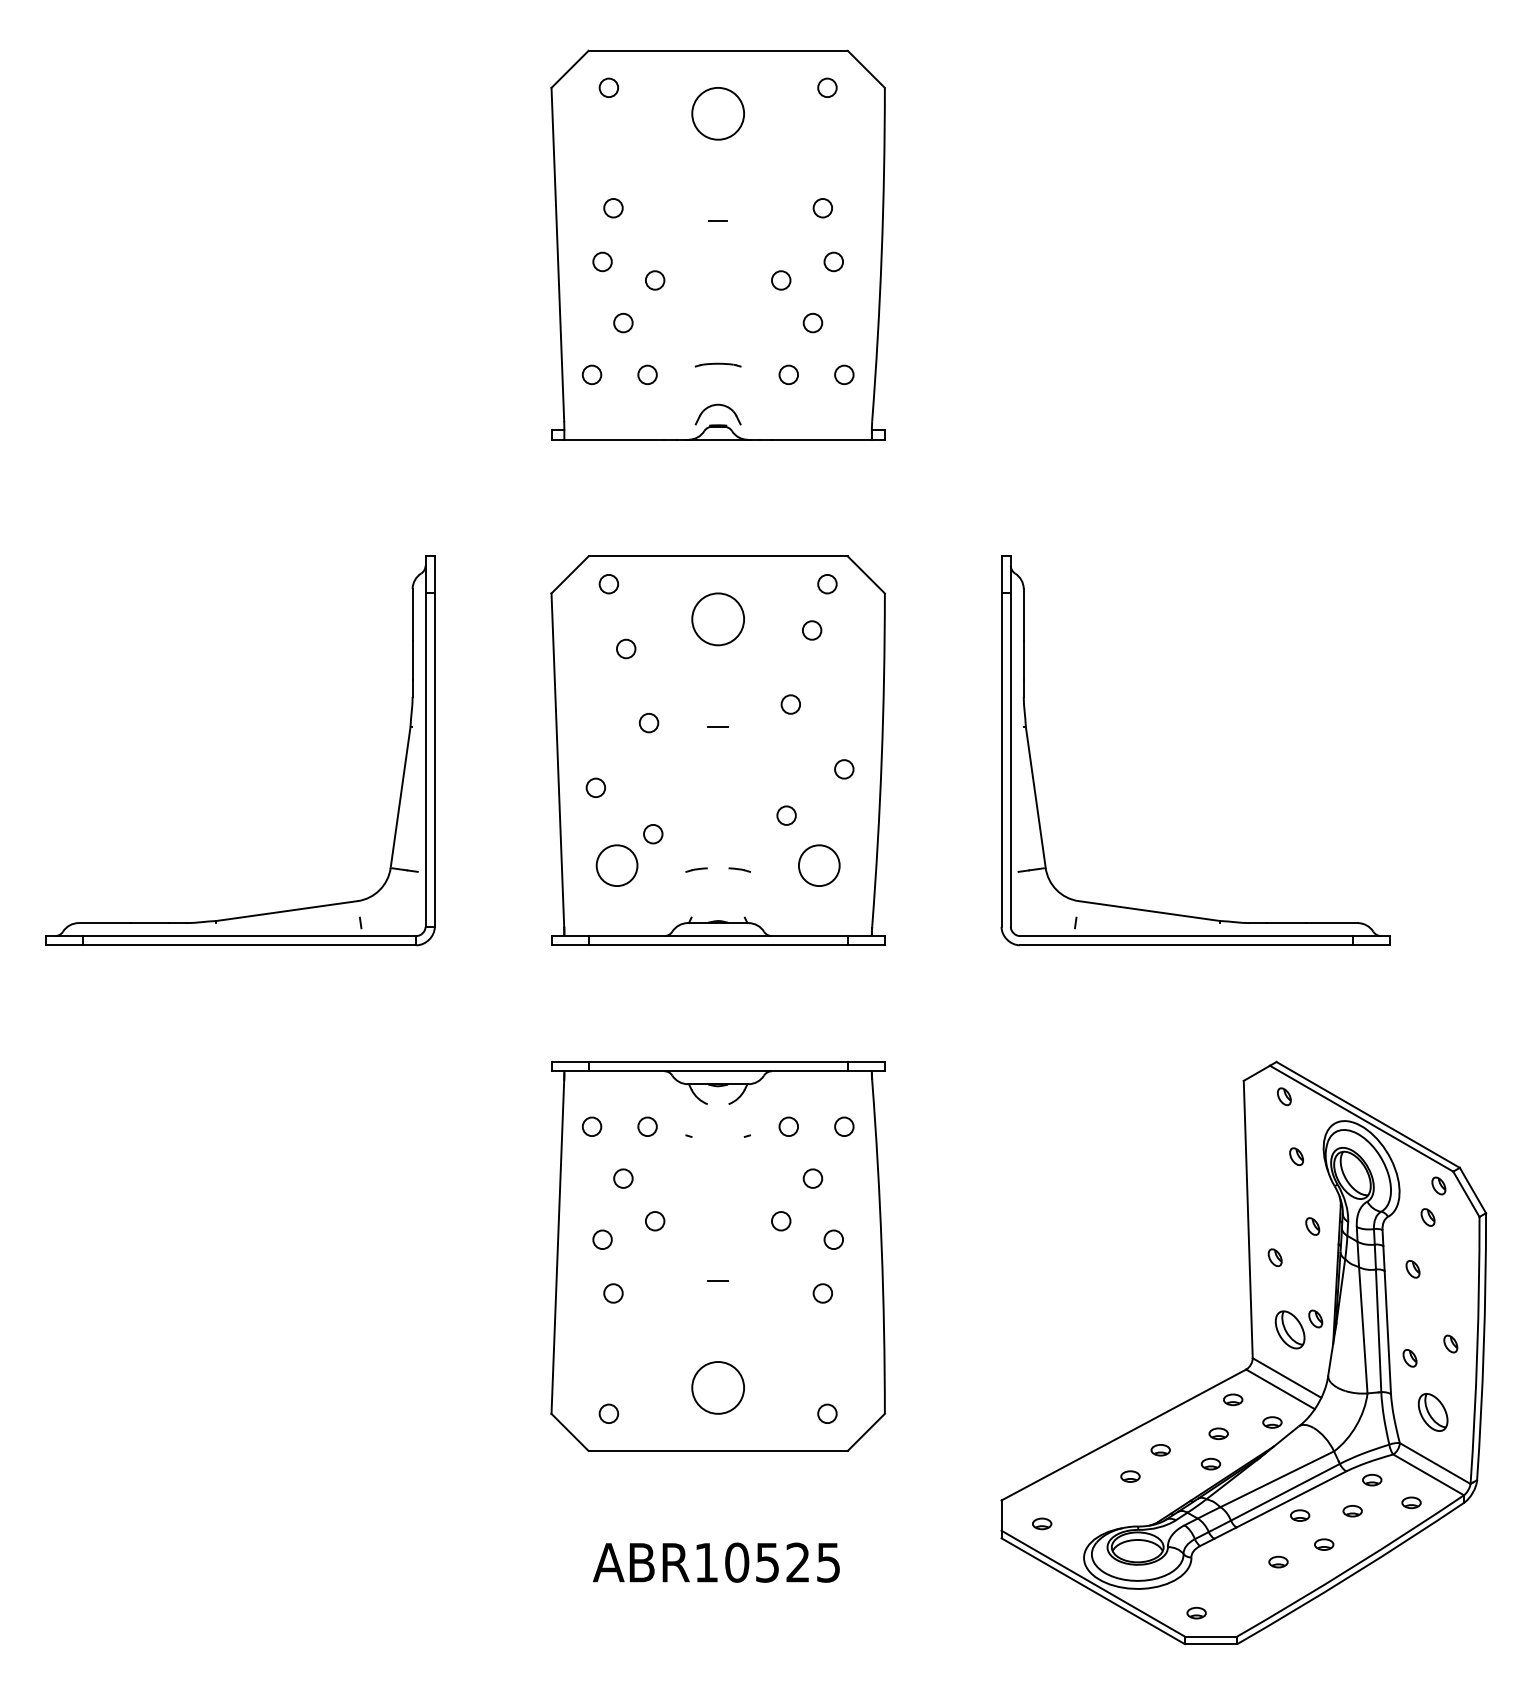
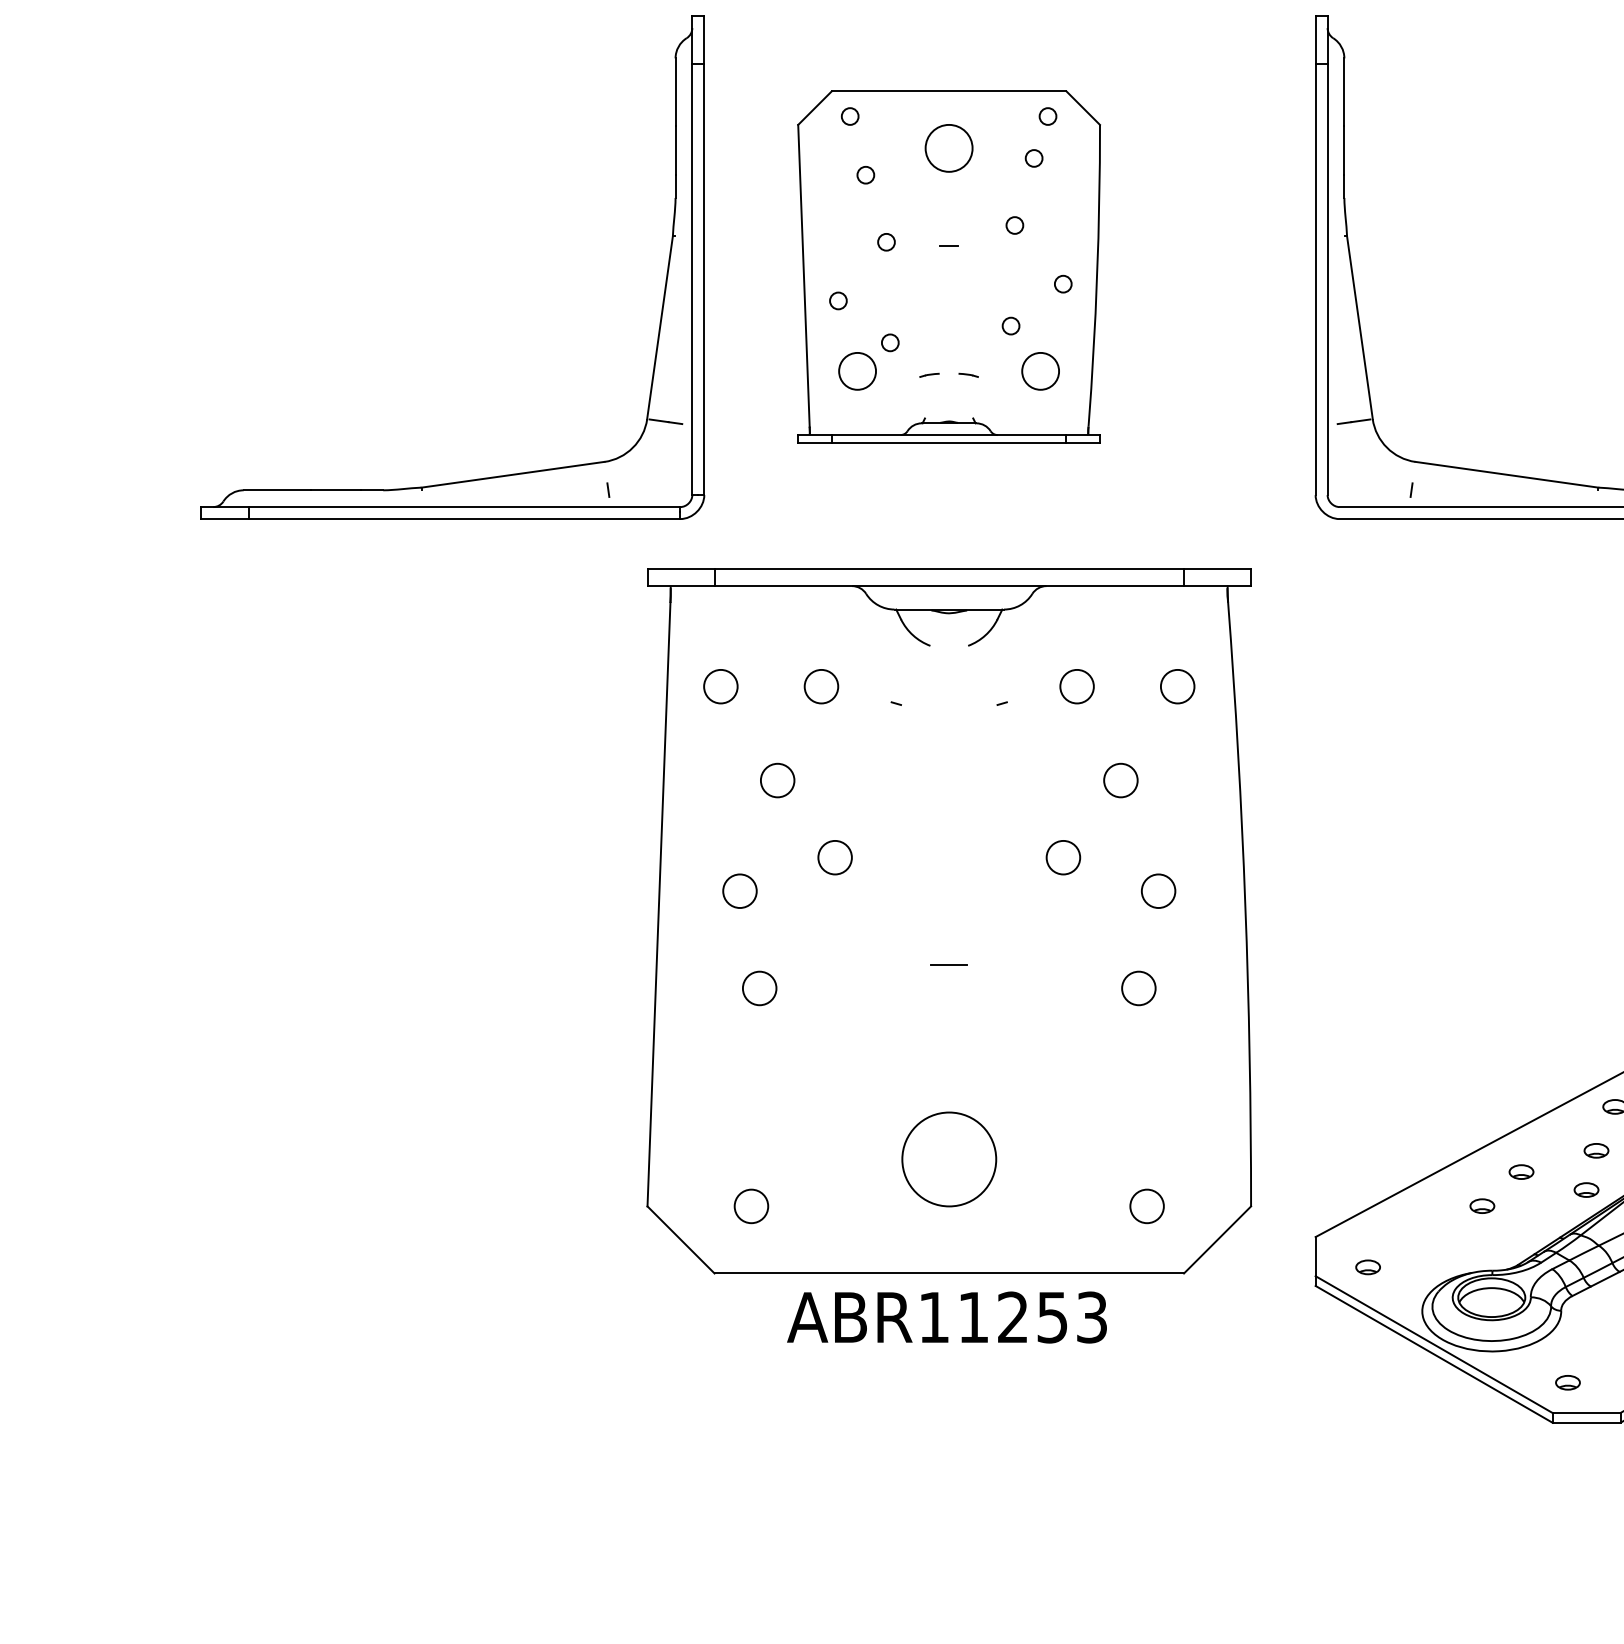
part: (717, 750) -> (948, 267), size x0.7
part: (402, 774) -> (662, 298), moved
part: (717, 1256) -> (948, 921), size x1.4
text: (782, 1562) -> (1032, 1317), ABR10525 -> ABR11253

